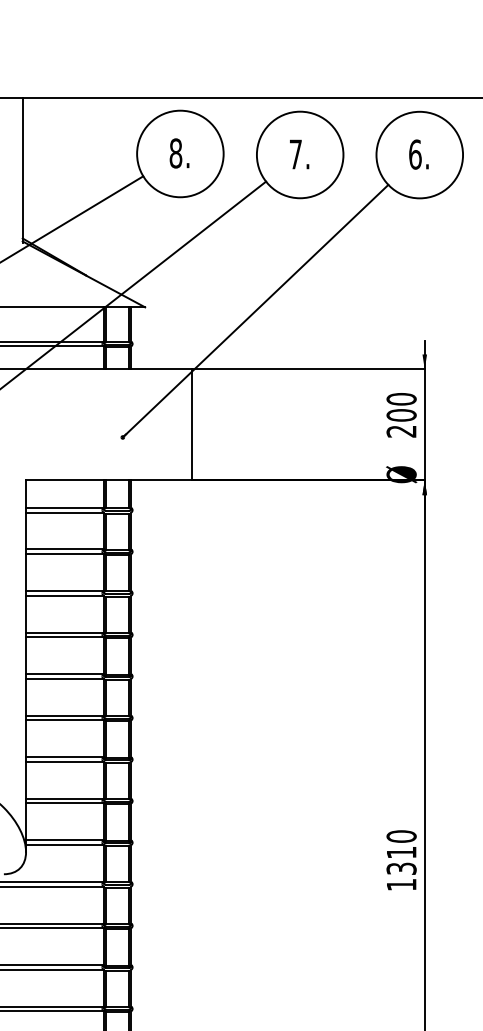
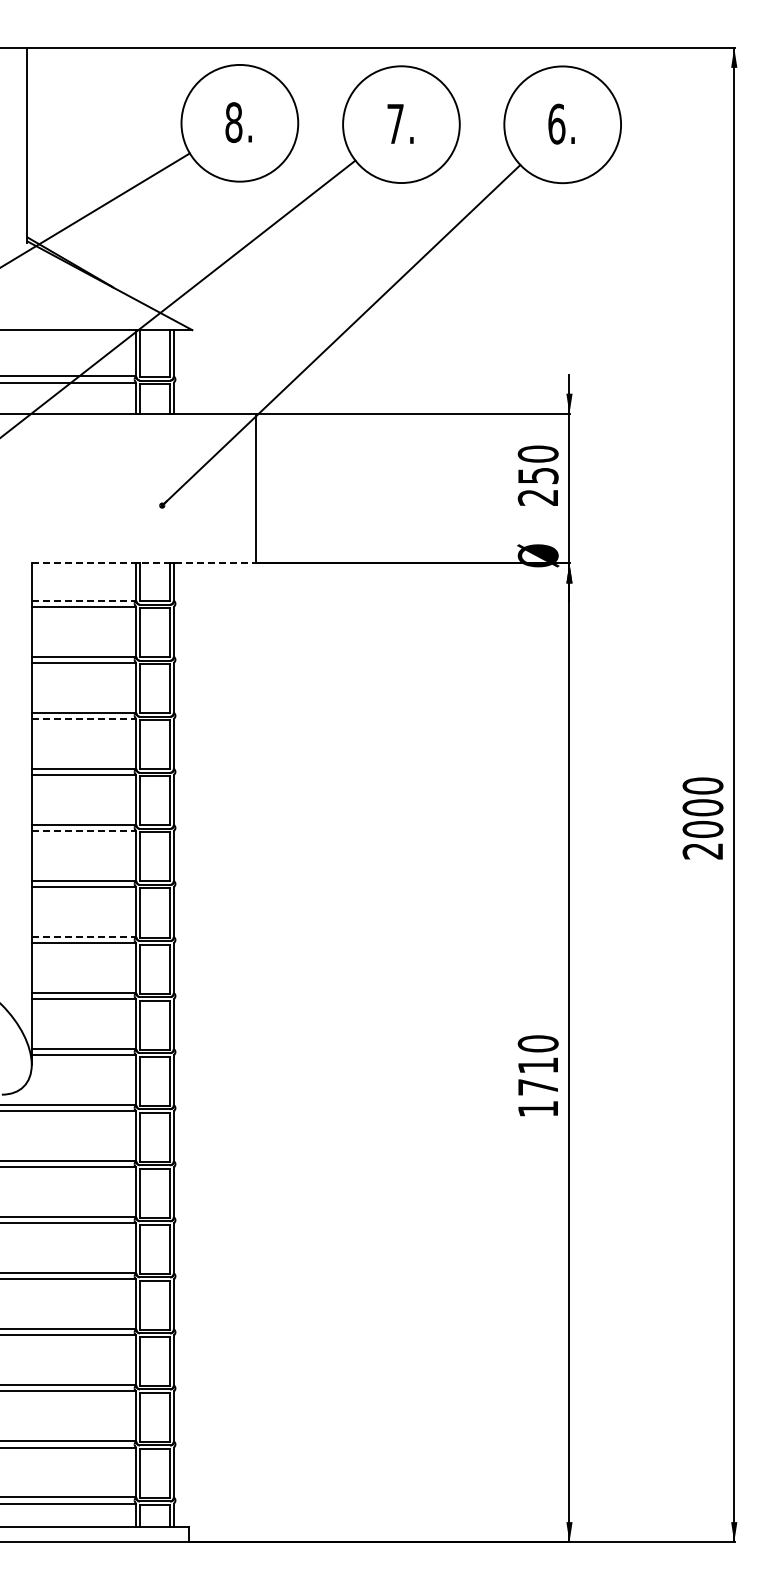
text: (401, 415) -> (537, 475), 200 -> 250
line: (109, 480) -> (144, 563), solid -> dashed
line: (65, 507) -> (84, 600), solid -> dashed
line: (65, 595) -> (84, 718), solid -> dashed
line: (65, 679) -> (84, 831), solid -> dashed
line: (65, 756) -> (84, 936), solid -> dashed
text: (401, 868) -> (537, 1087), 1310 -> 1710

